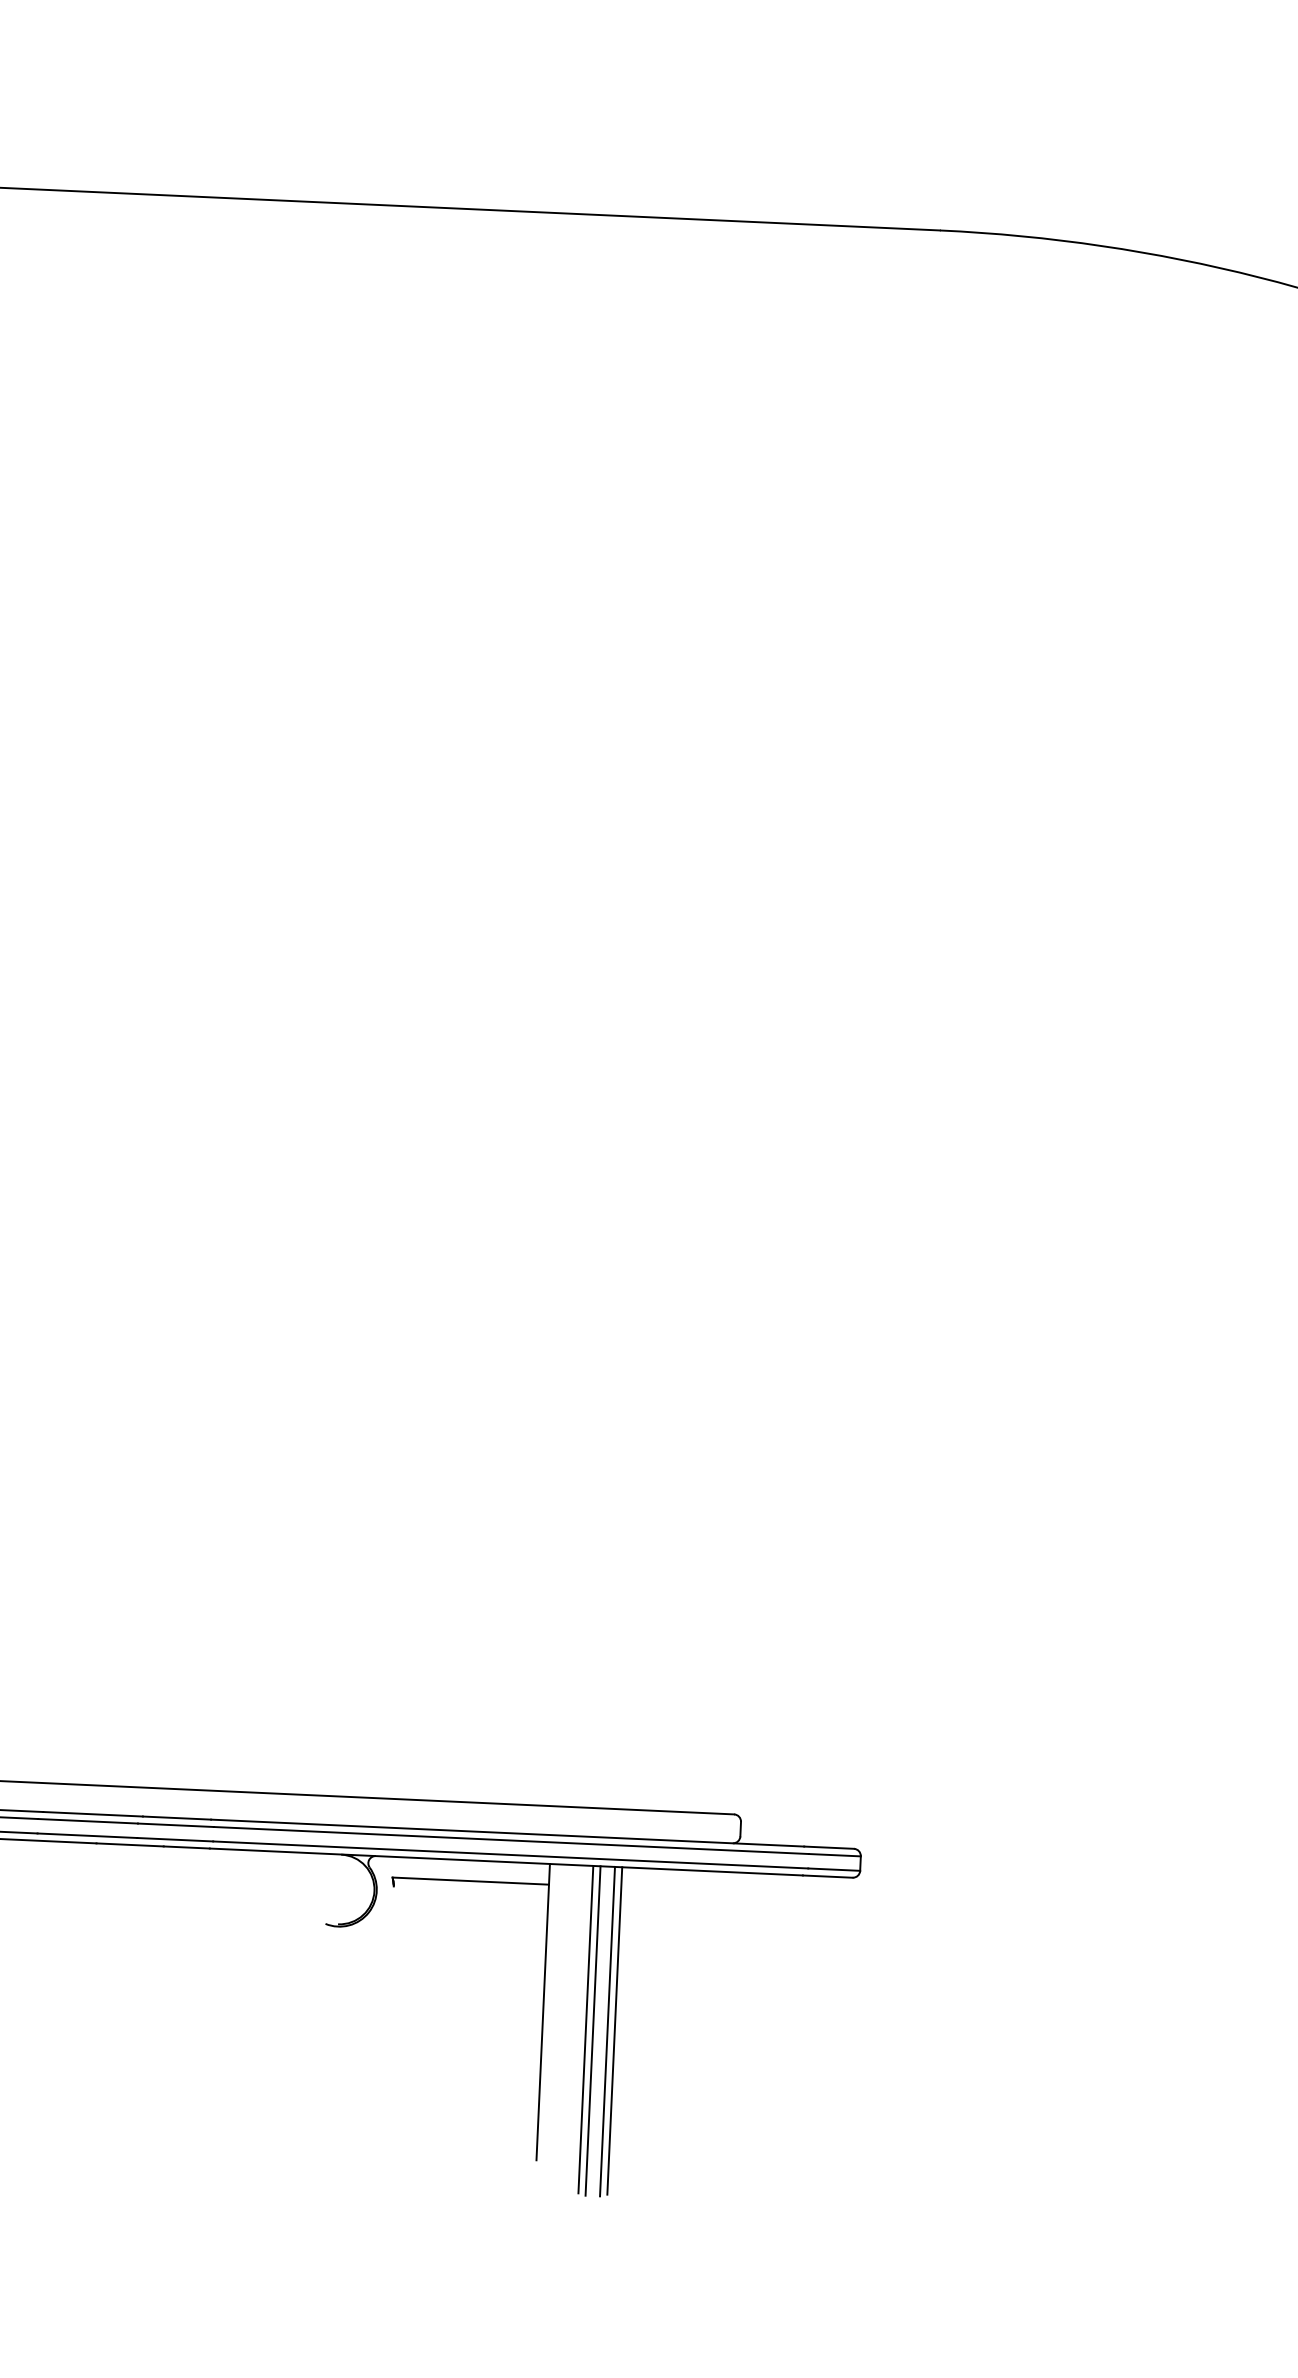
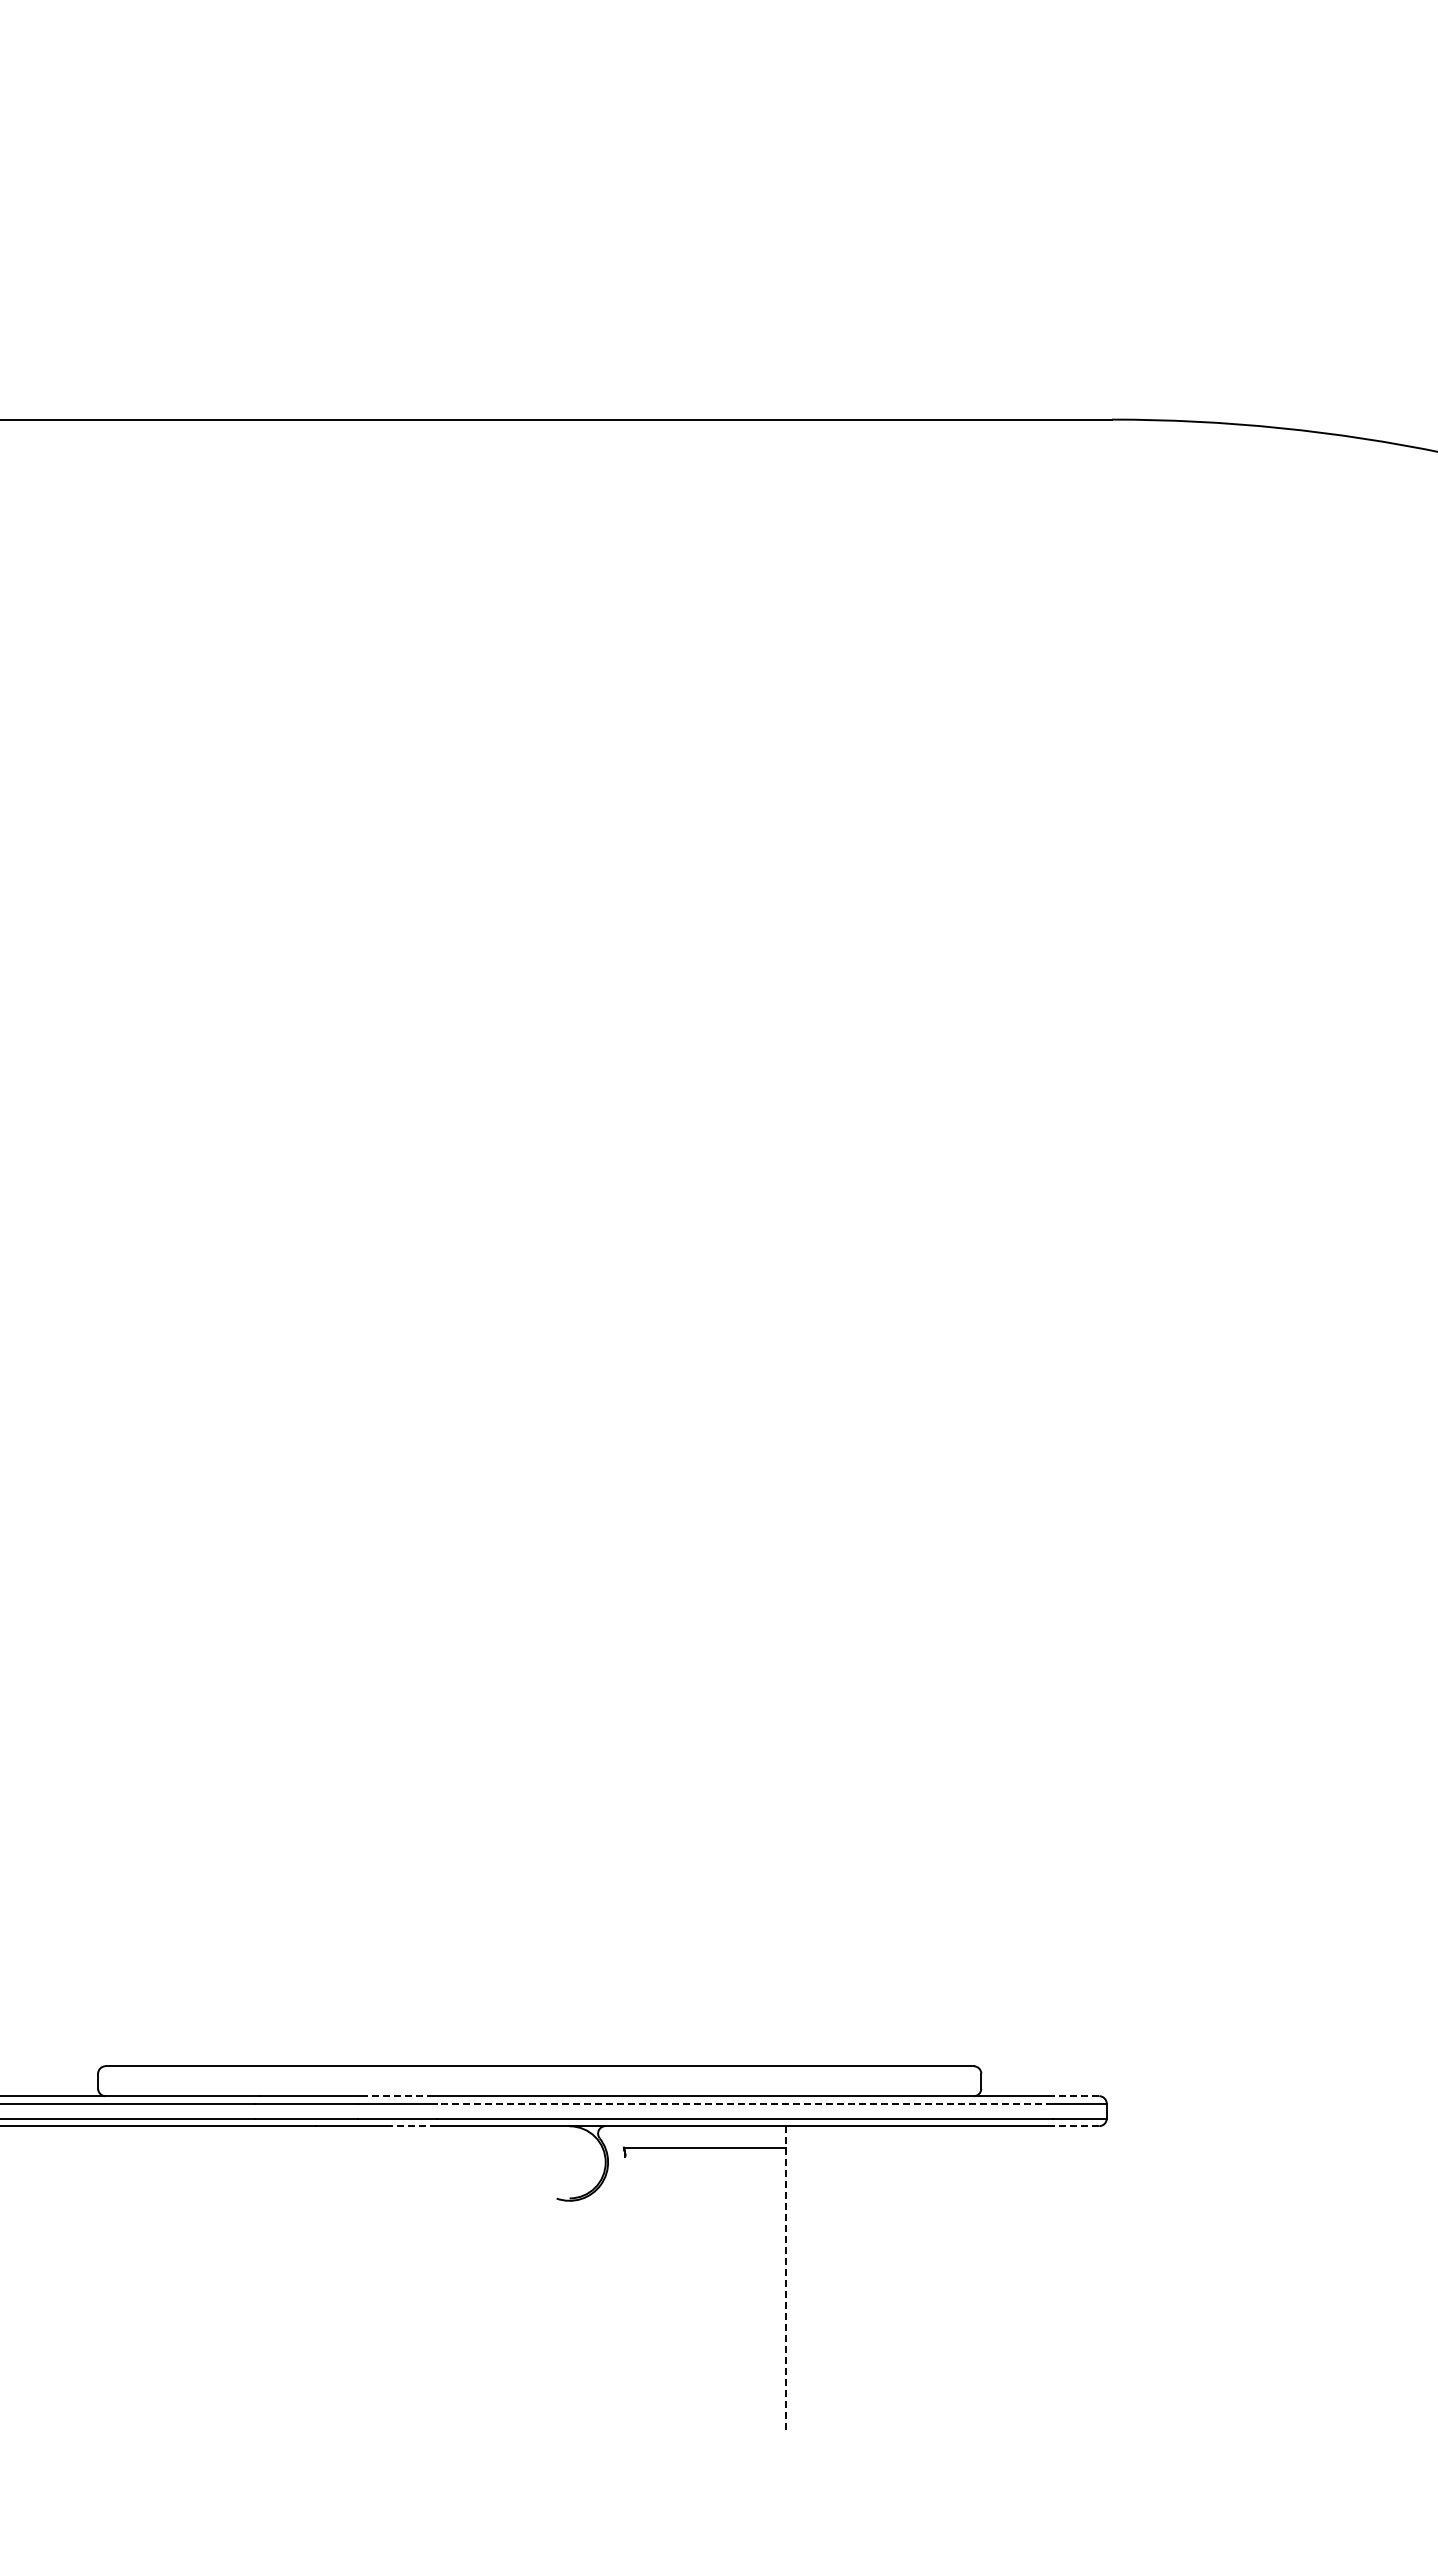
line: (176, 1818) -> (397, 2096), solid -> dashed
line: (511, 1840) -> (744, 2103), solid -> dashed
line: (186, 1847) -> (409, 2126), solid -> dashed
line: (829, 1847) -> (1073, 2096), solid -> dashed
line: (827, 1876) -> (1073, 2126), solid -> dashed
line: (542, 2013) -> (785, 2280), solid -> dashed
line: (585, 2029) -> (830, 2295), removed
line: (593, 2030) -> (838, 2296), removed
line: (614, 2030) -> (860, 2295), removed
line: (607, 2031) -> (853, 2296), removed

